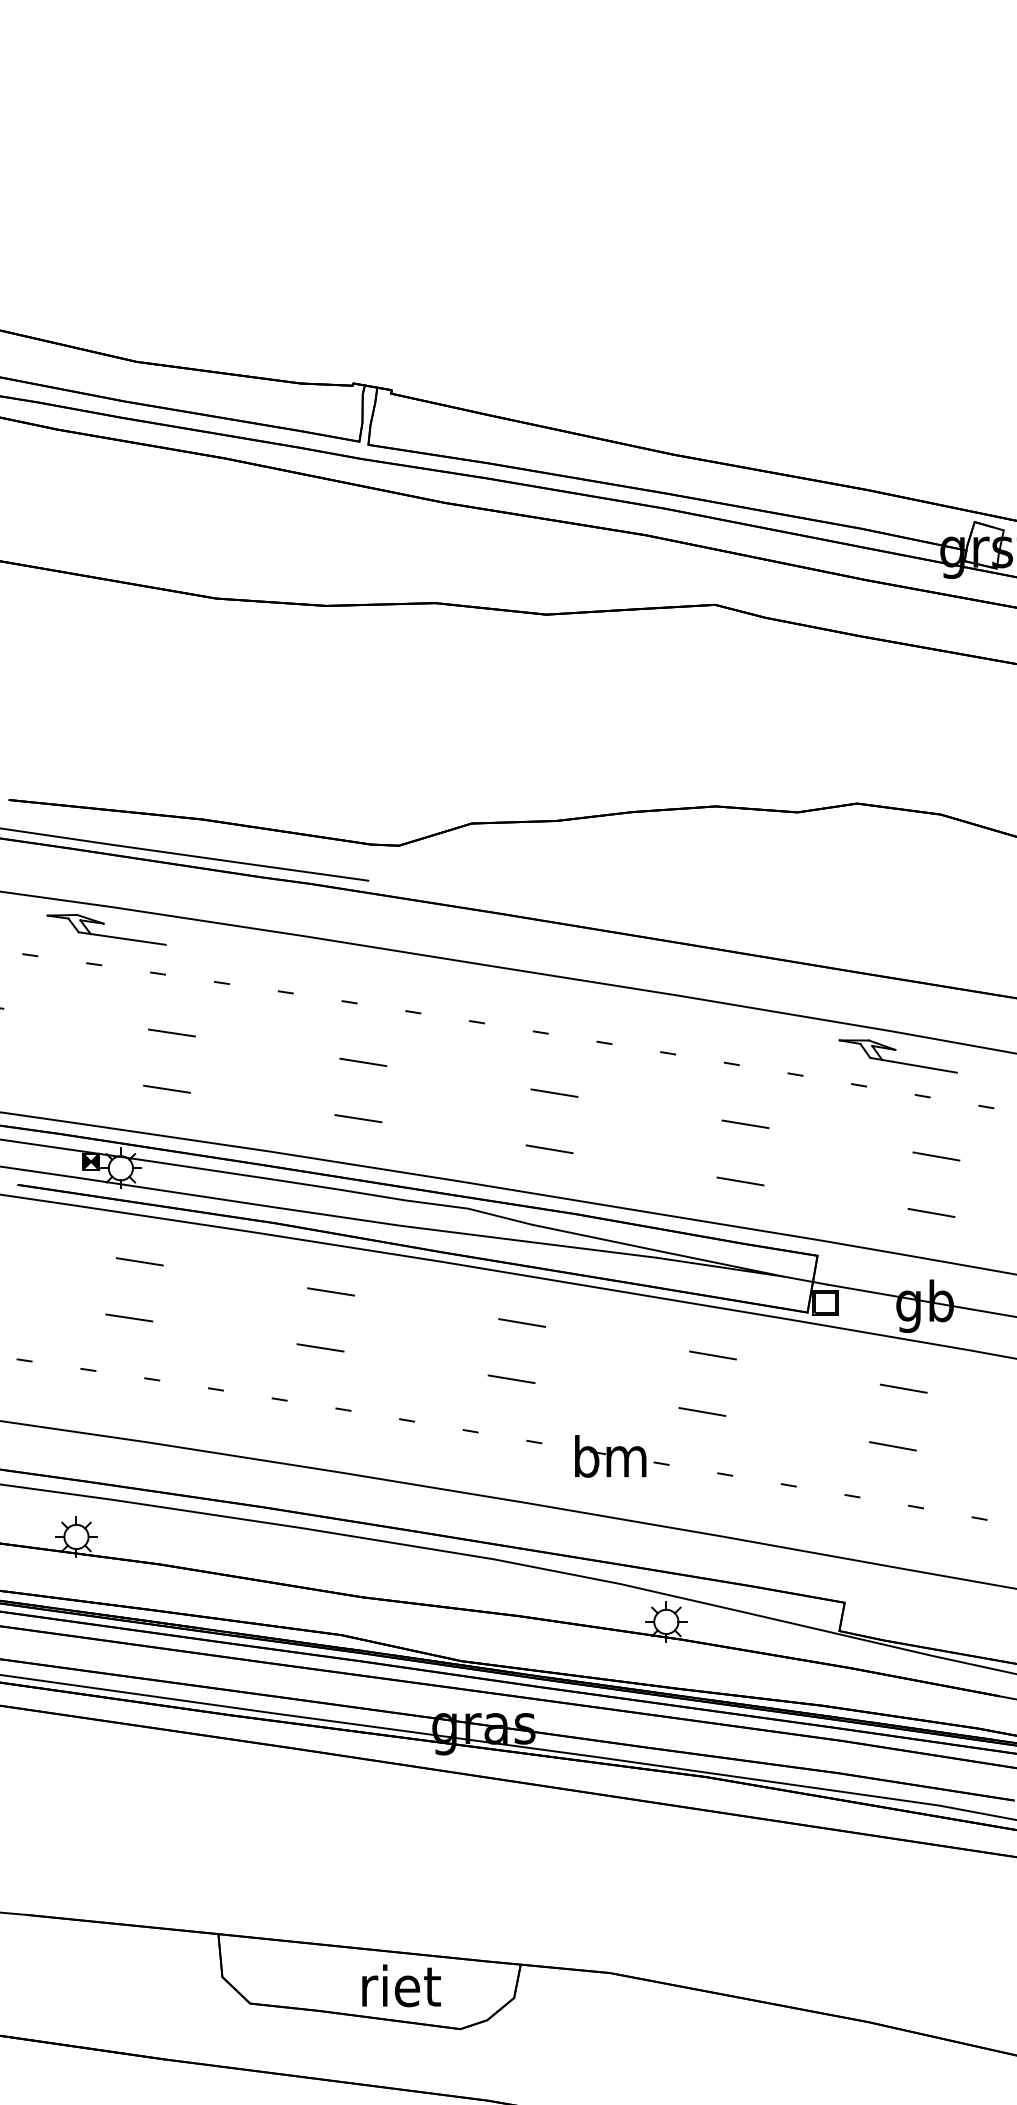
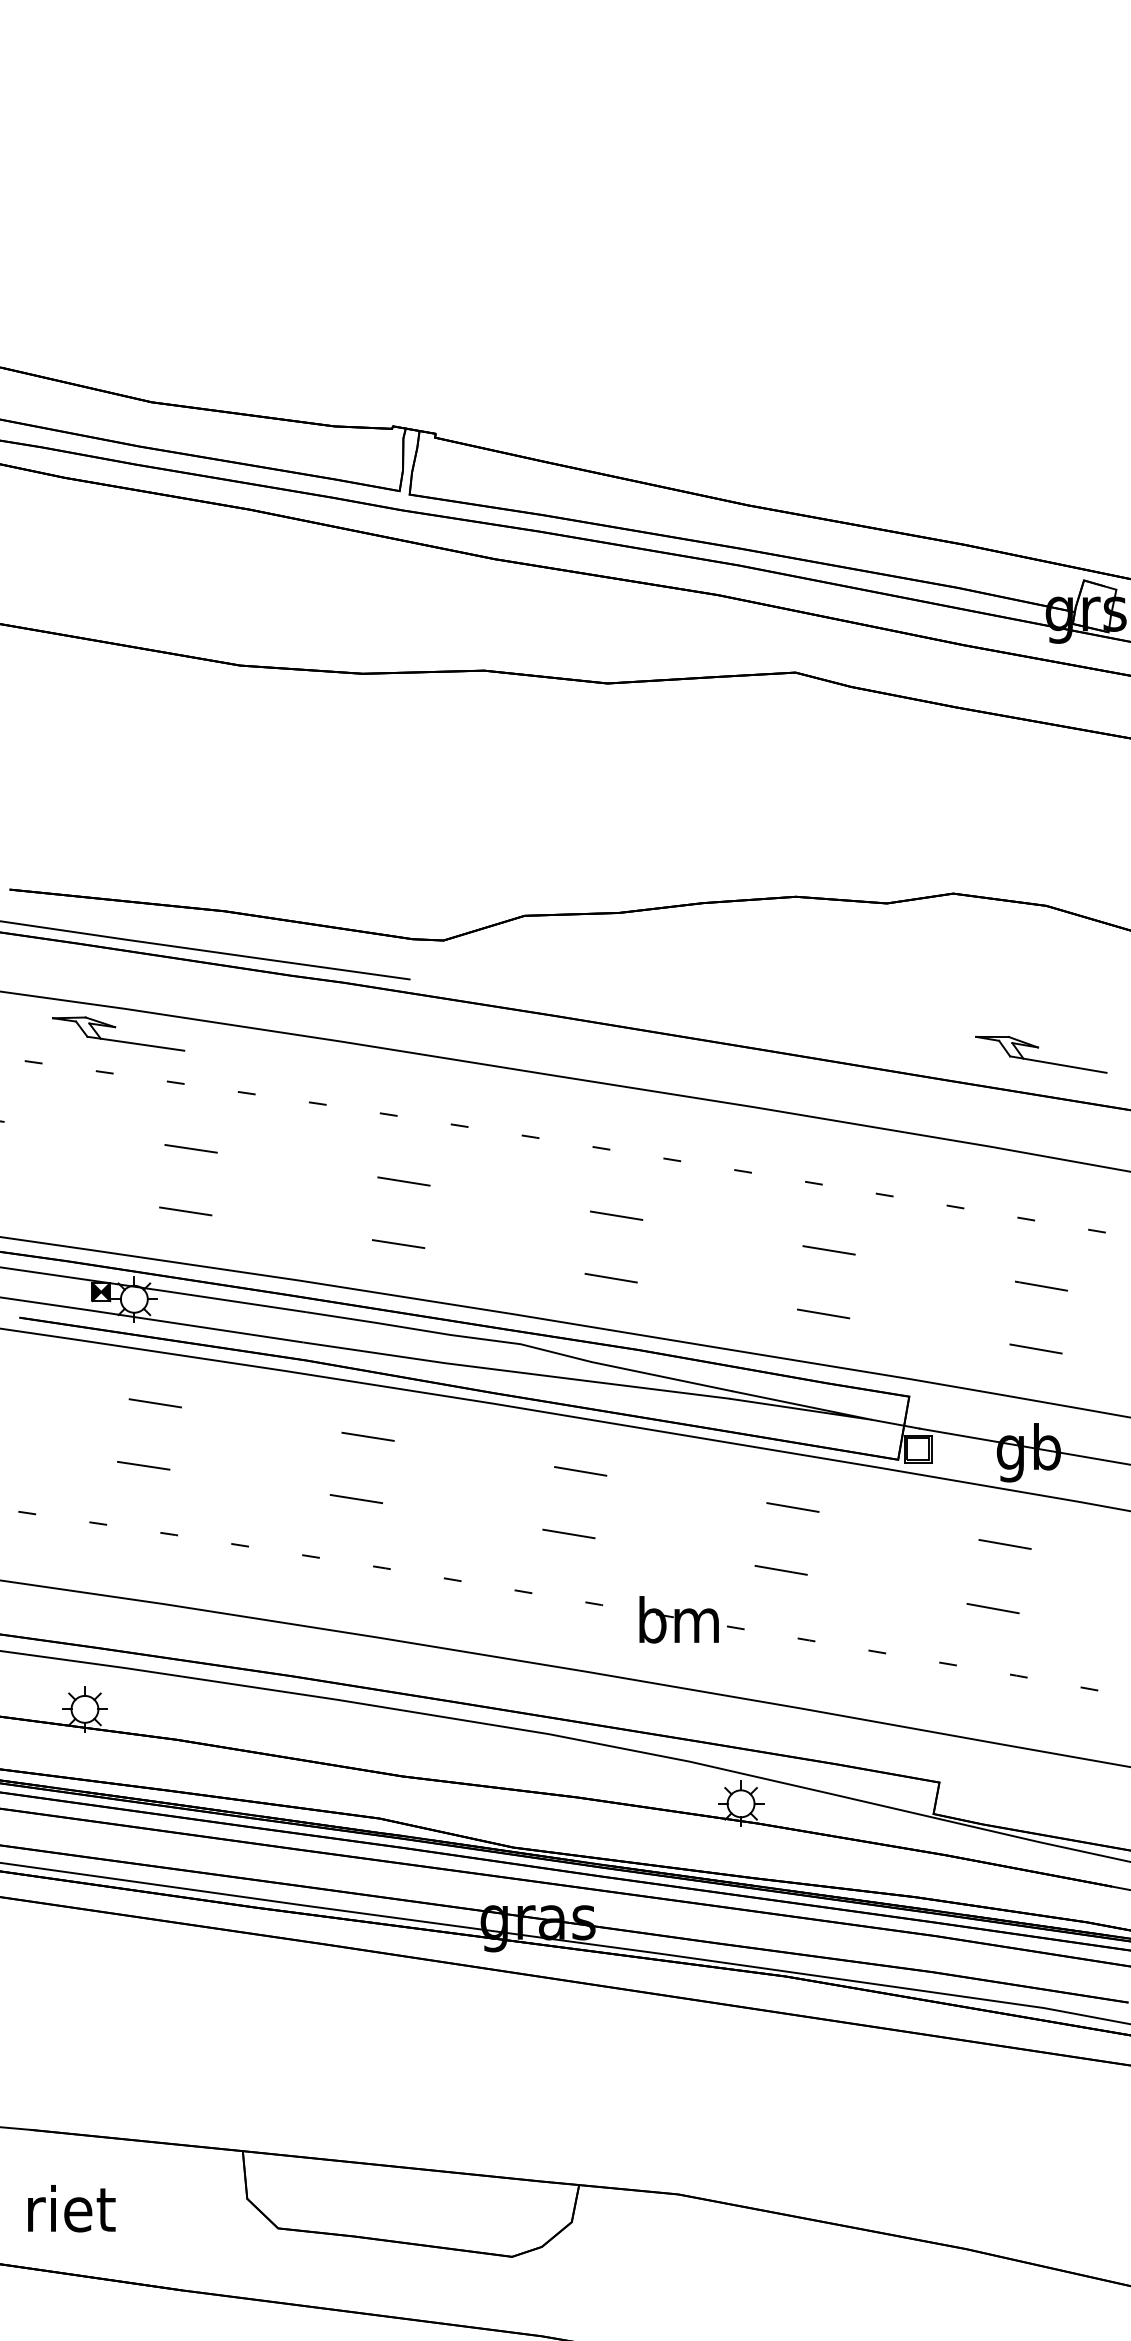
part: (897, 1056) -> (1040, 1054), moved
text: (401, 1985) -> (71, 2208), moved

